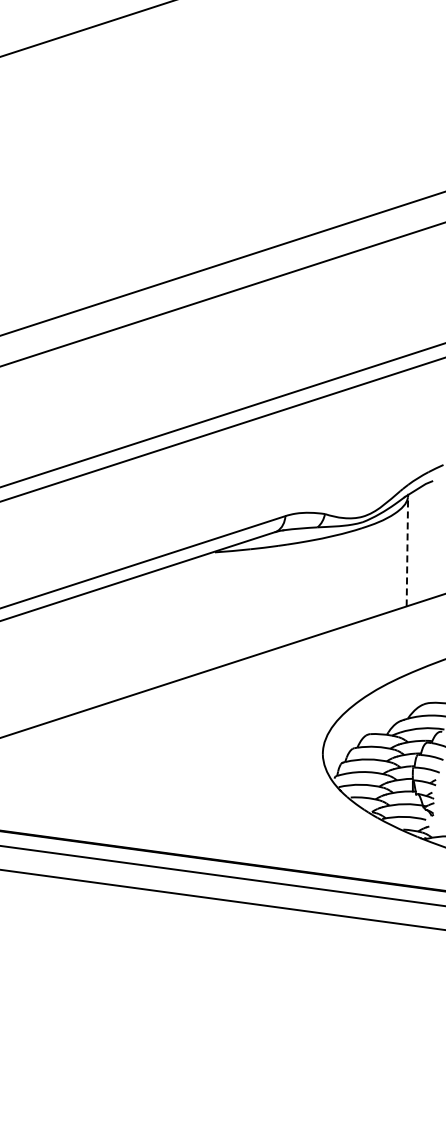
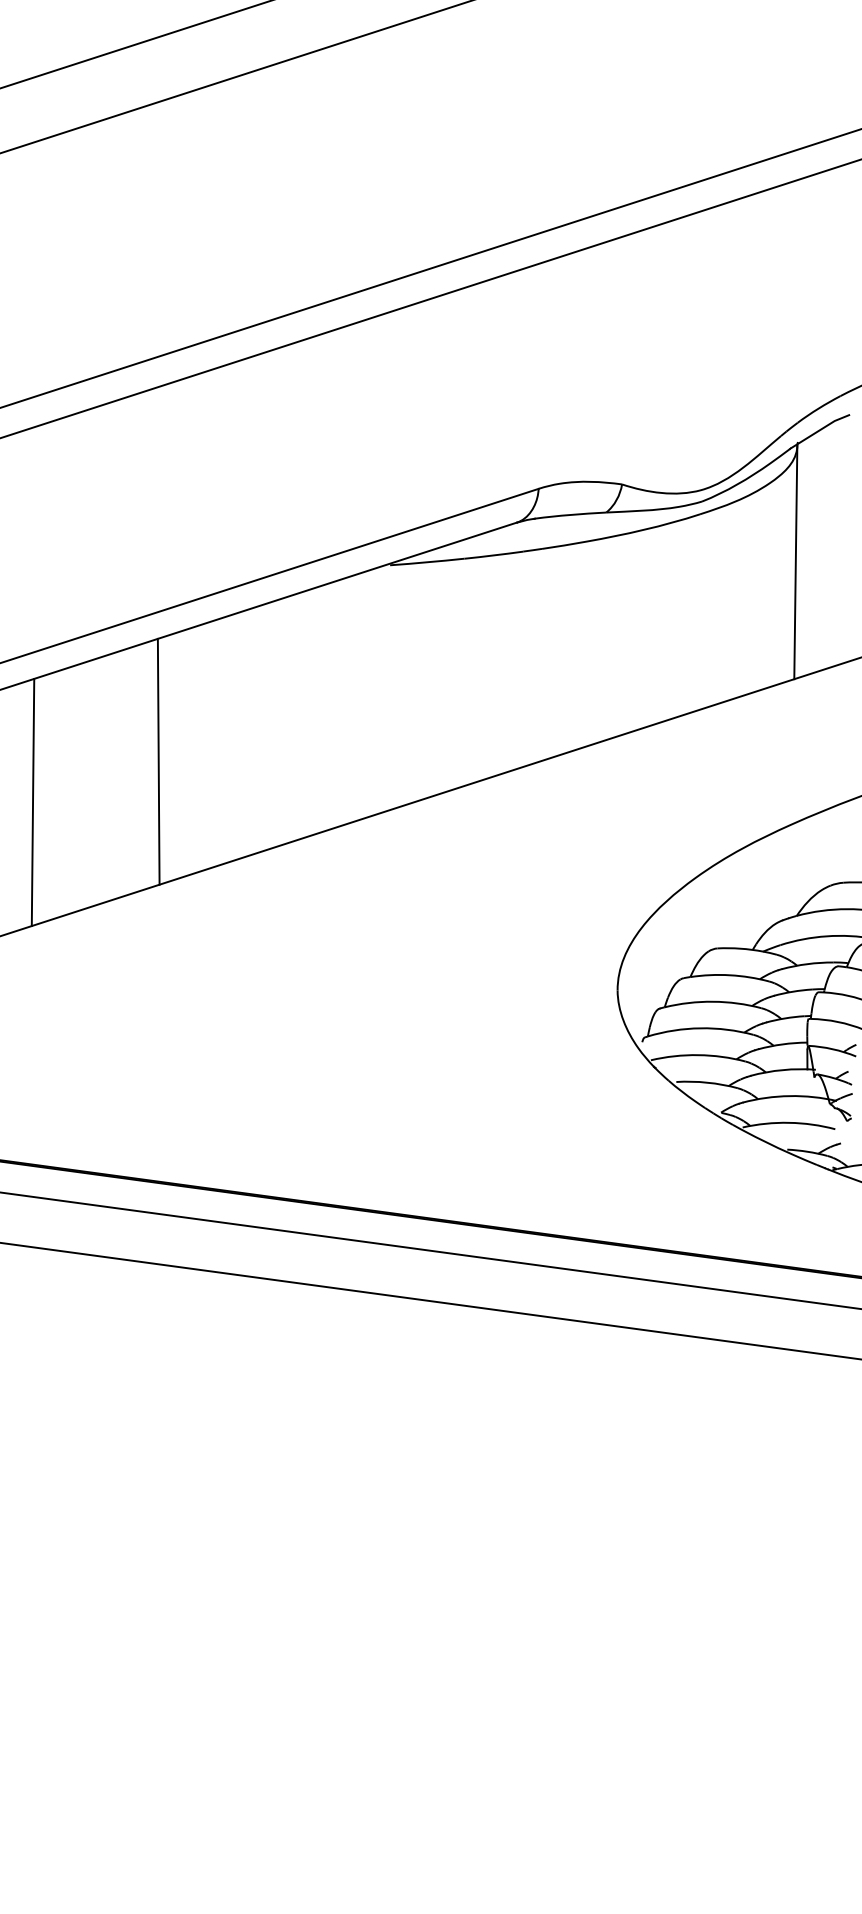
line: (407, 550) -> (796, 561), dashed -> solid
line: (104, 645) -> (157, 761), added
line: (45, 664) -> (32, 801), added

